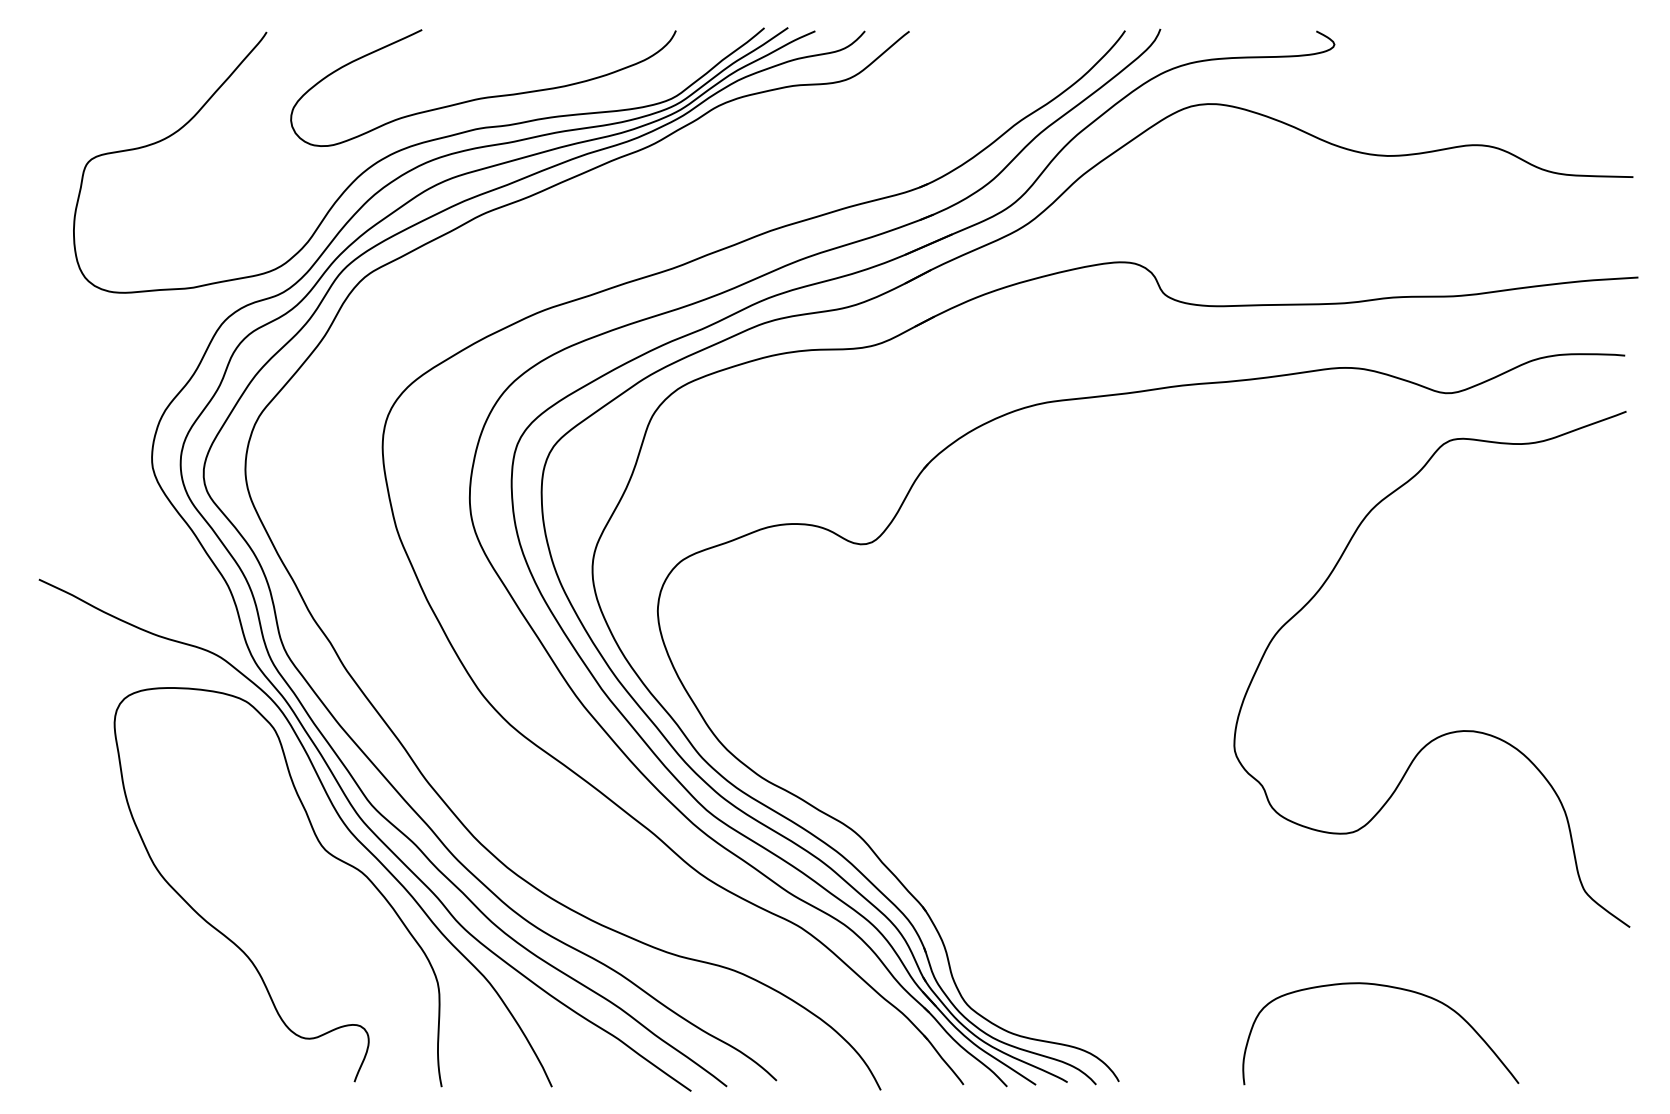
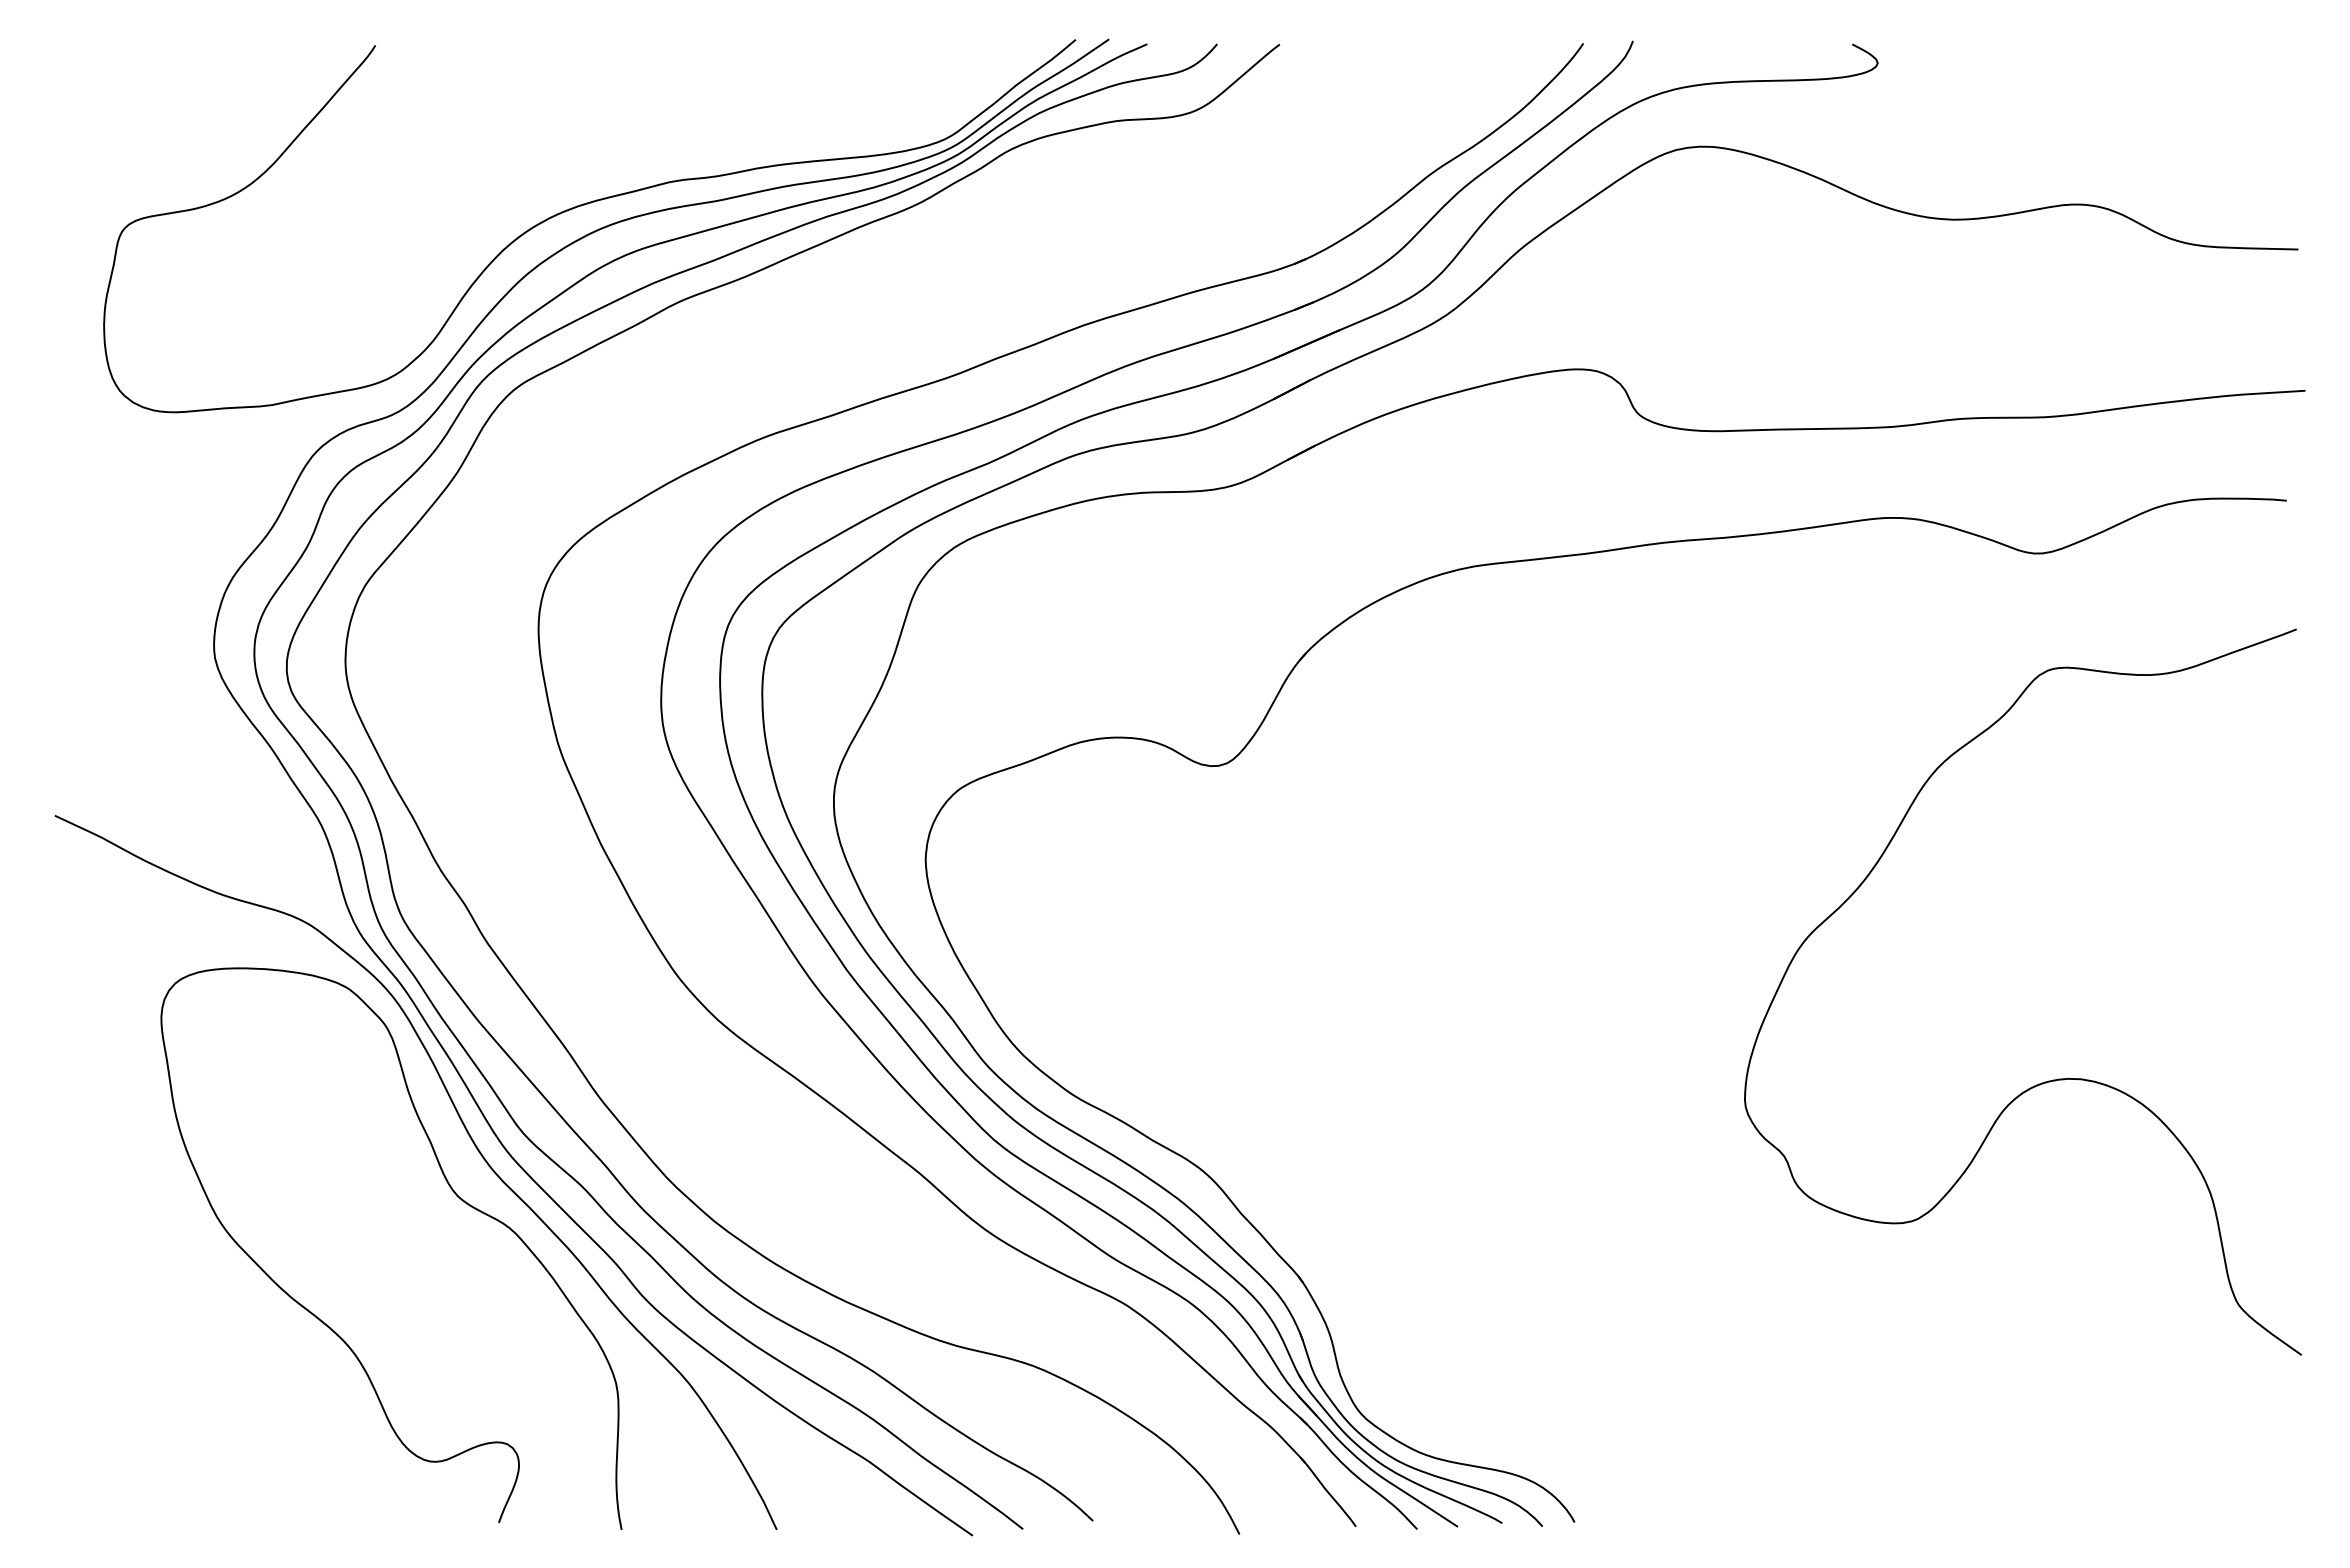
curve: (486, 96) -> (684, 136), removed
curve: (1447, 732) -> (2044, 1081), moved
curve: (1388, 987) -> (1954, 1389), removed

